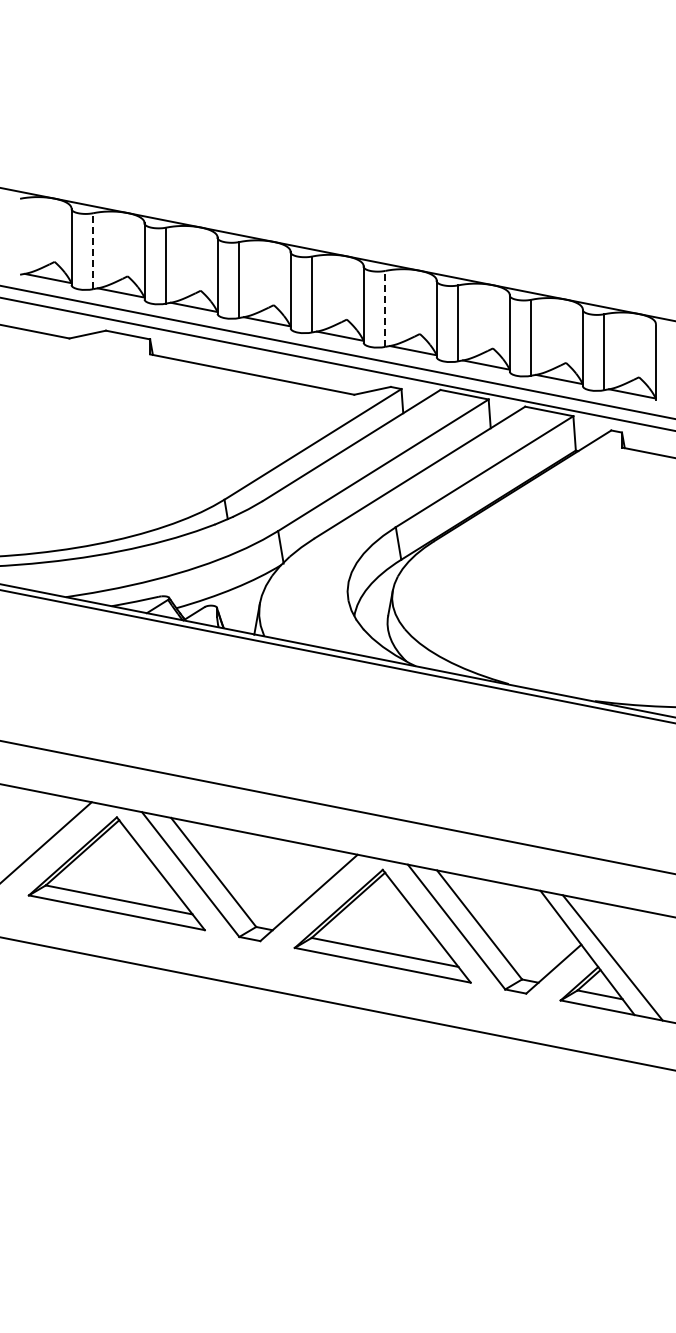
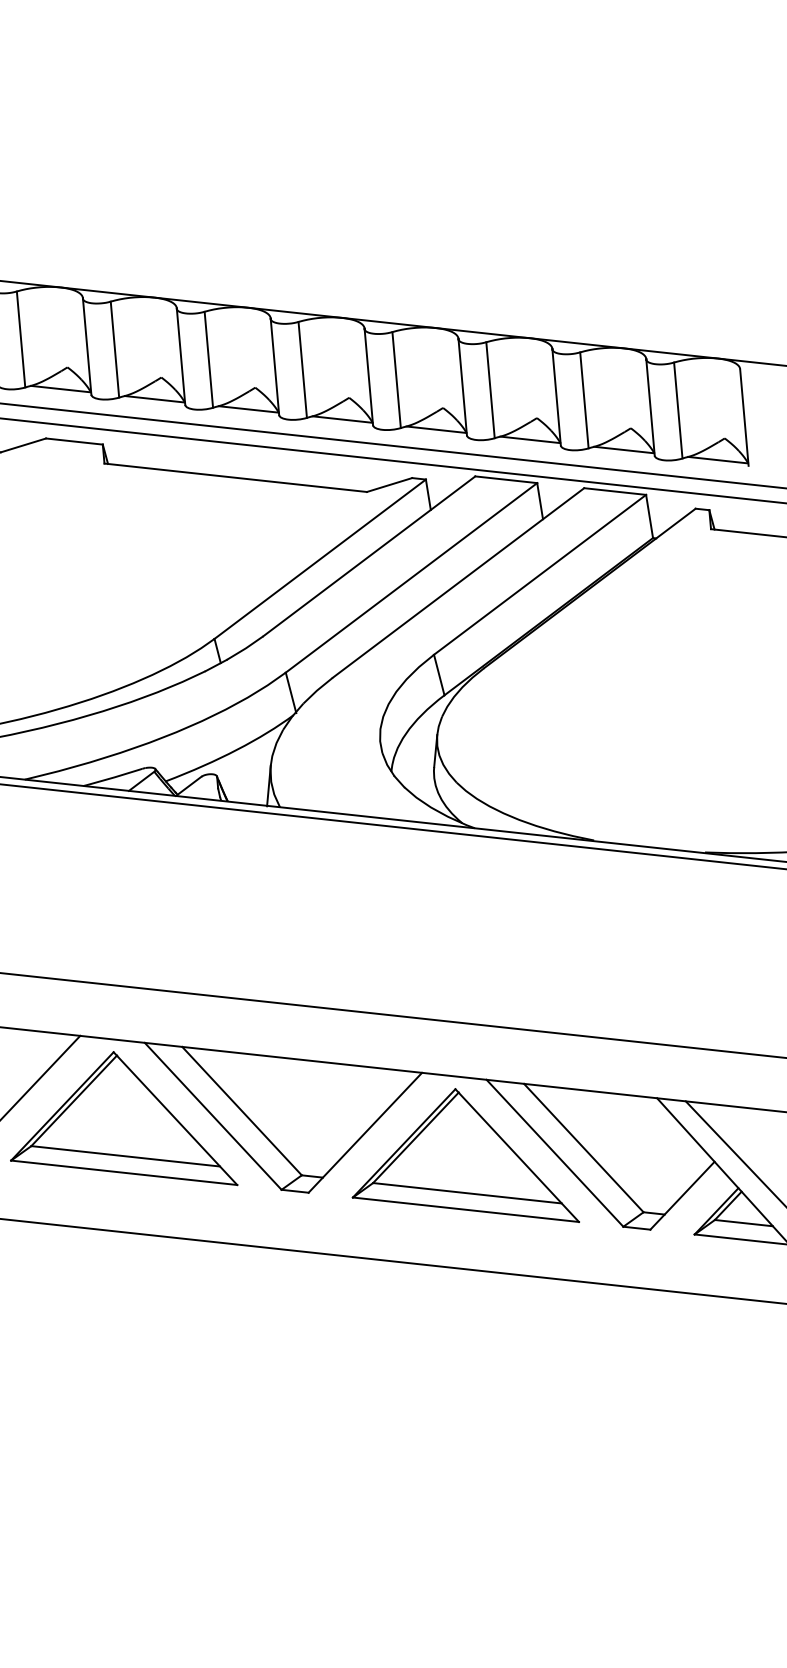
line: (93, 251) -> (21, 339), dashed -> solid
line: (385, 308) -> (396, 379), dashed -> solid

